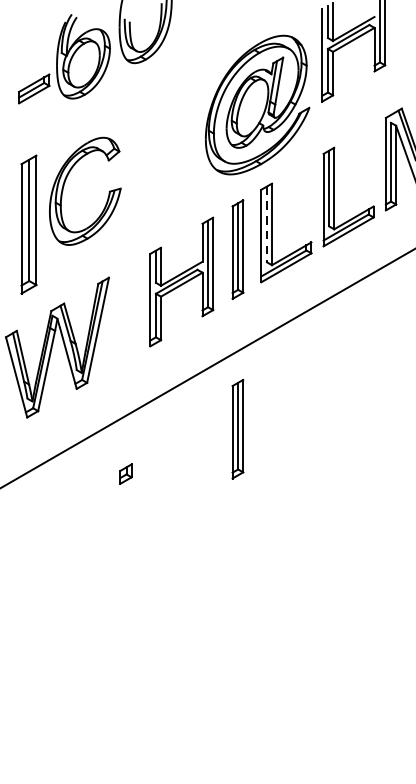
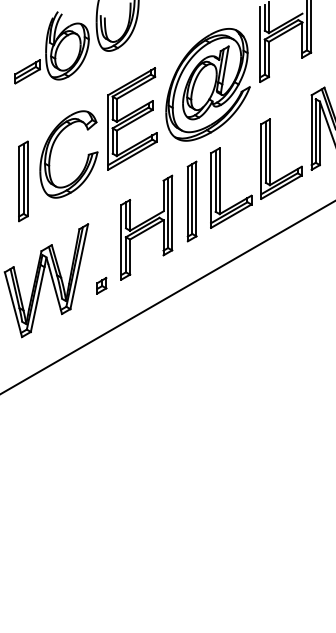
part: (164, 146) -> (132, 118), added
part: (29, 224) -> (23, 181), size x0.71
line: (266, 224) -> (215, 181), dashed -> solid
part: (237, 429) -> (191, 346), removed
part: (125, 473) -> (101, 285), moved

